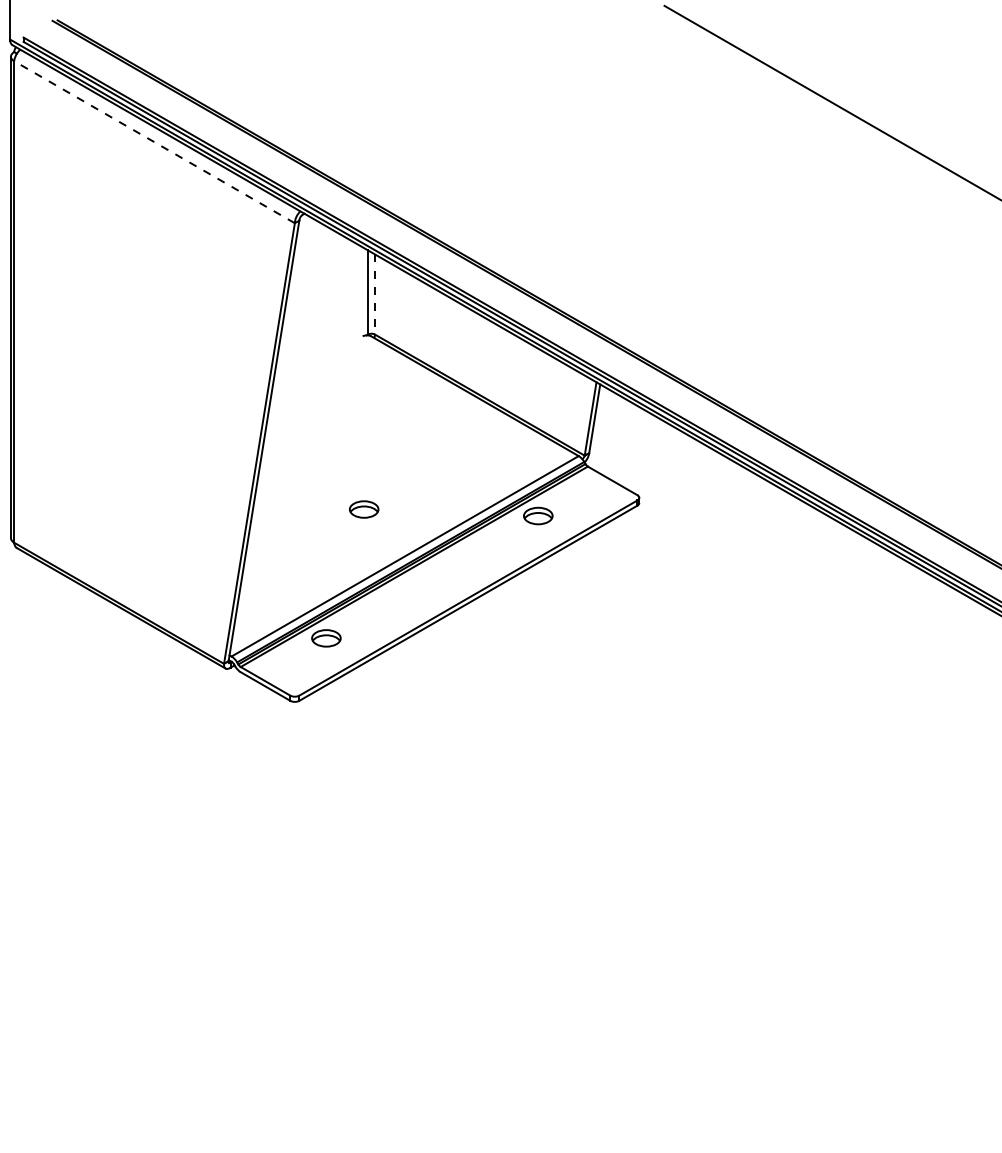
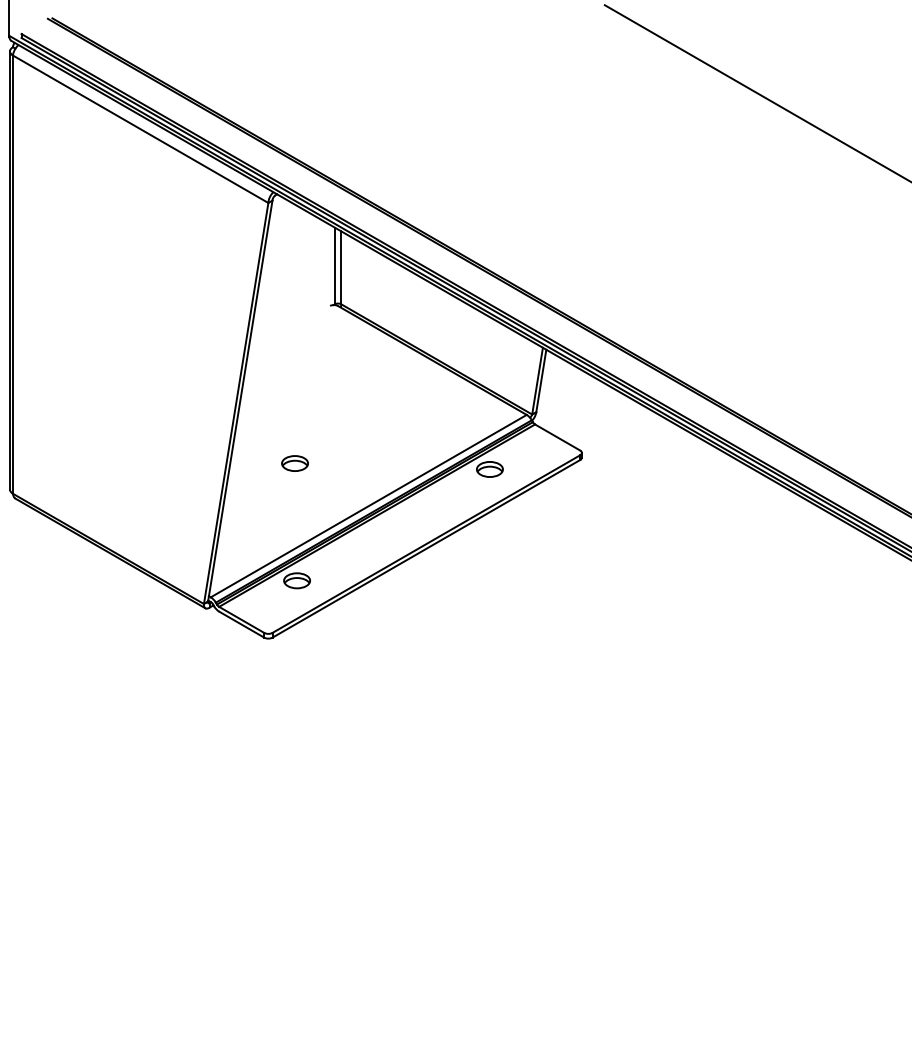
line: (154, 141) -> (140, 128), dashed -> solid
line: (374, 294) -> (340, 267), dashed -> solid
part: (364, 509) -> (295, 463), moved

